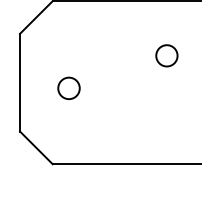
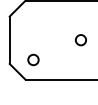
circle: (165, 56) -> (80, 40), moved
circle: (69, 87) -> (33, 59), moved

